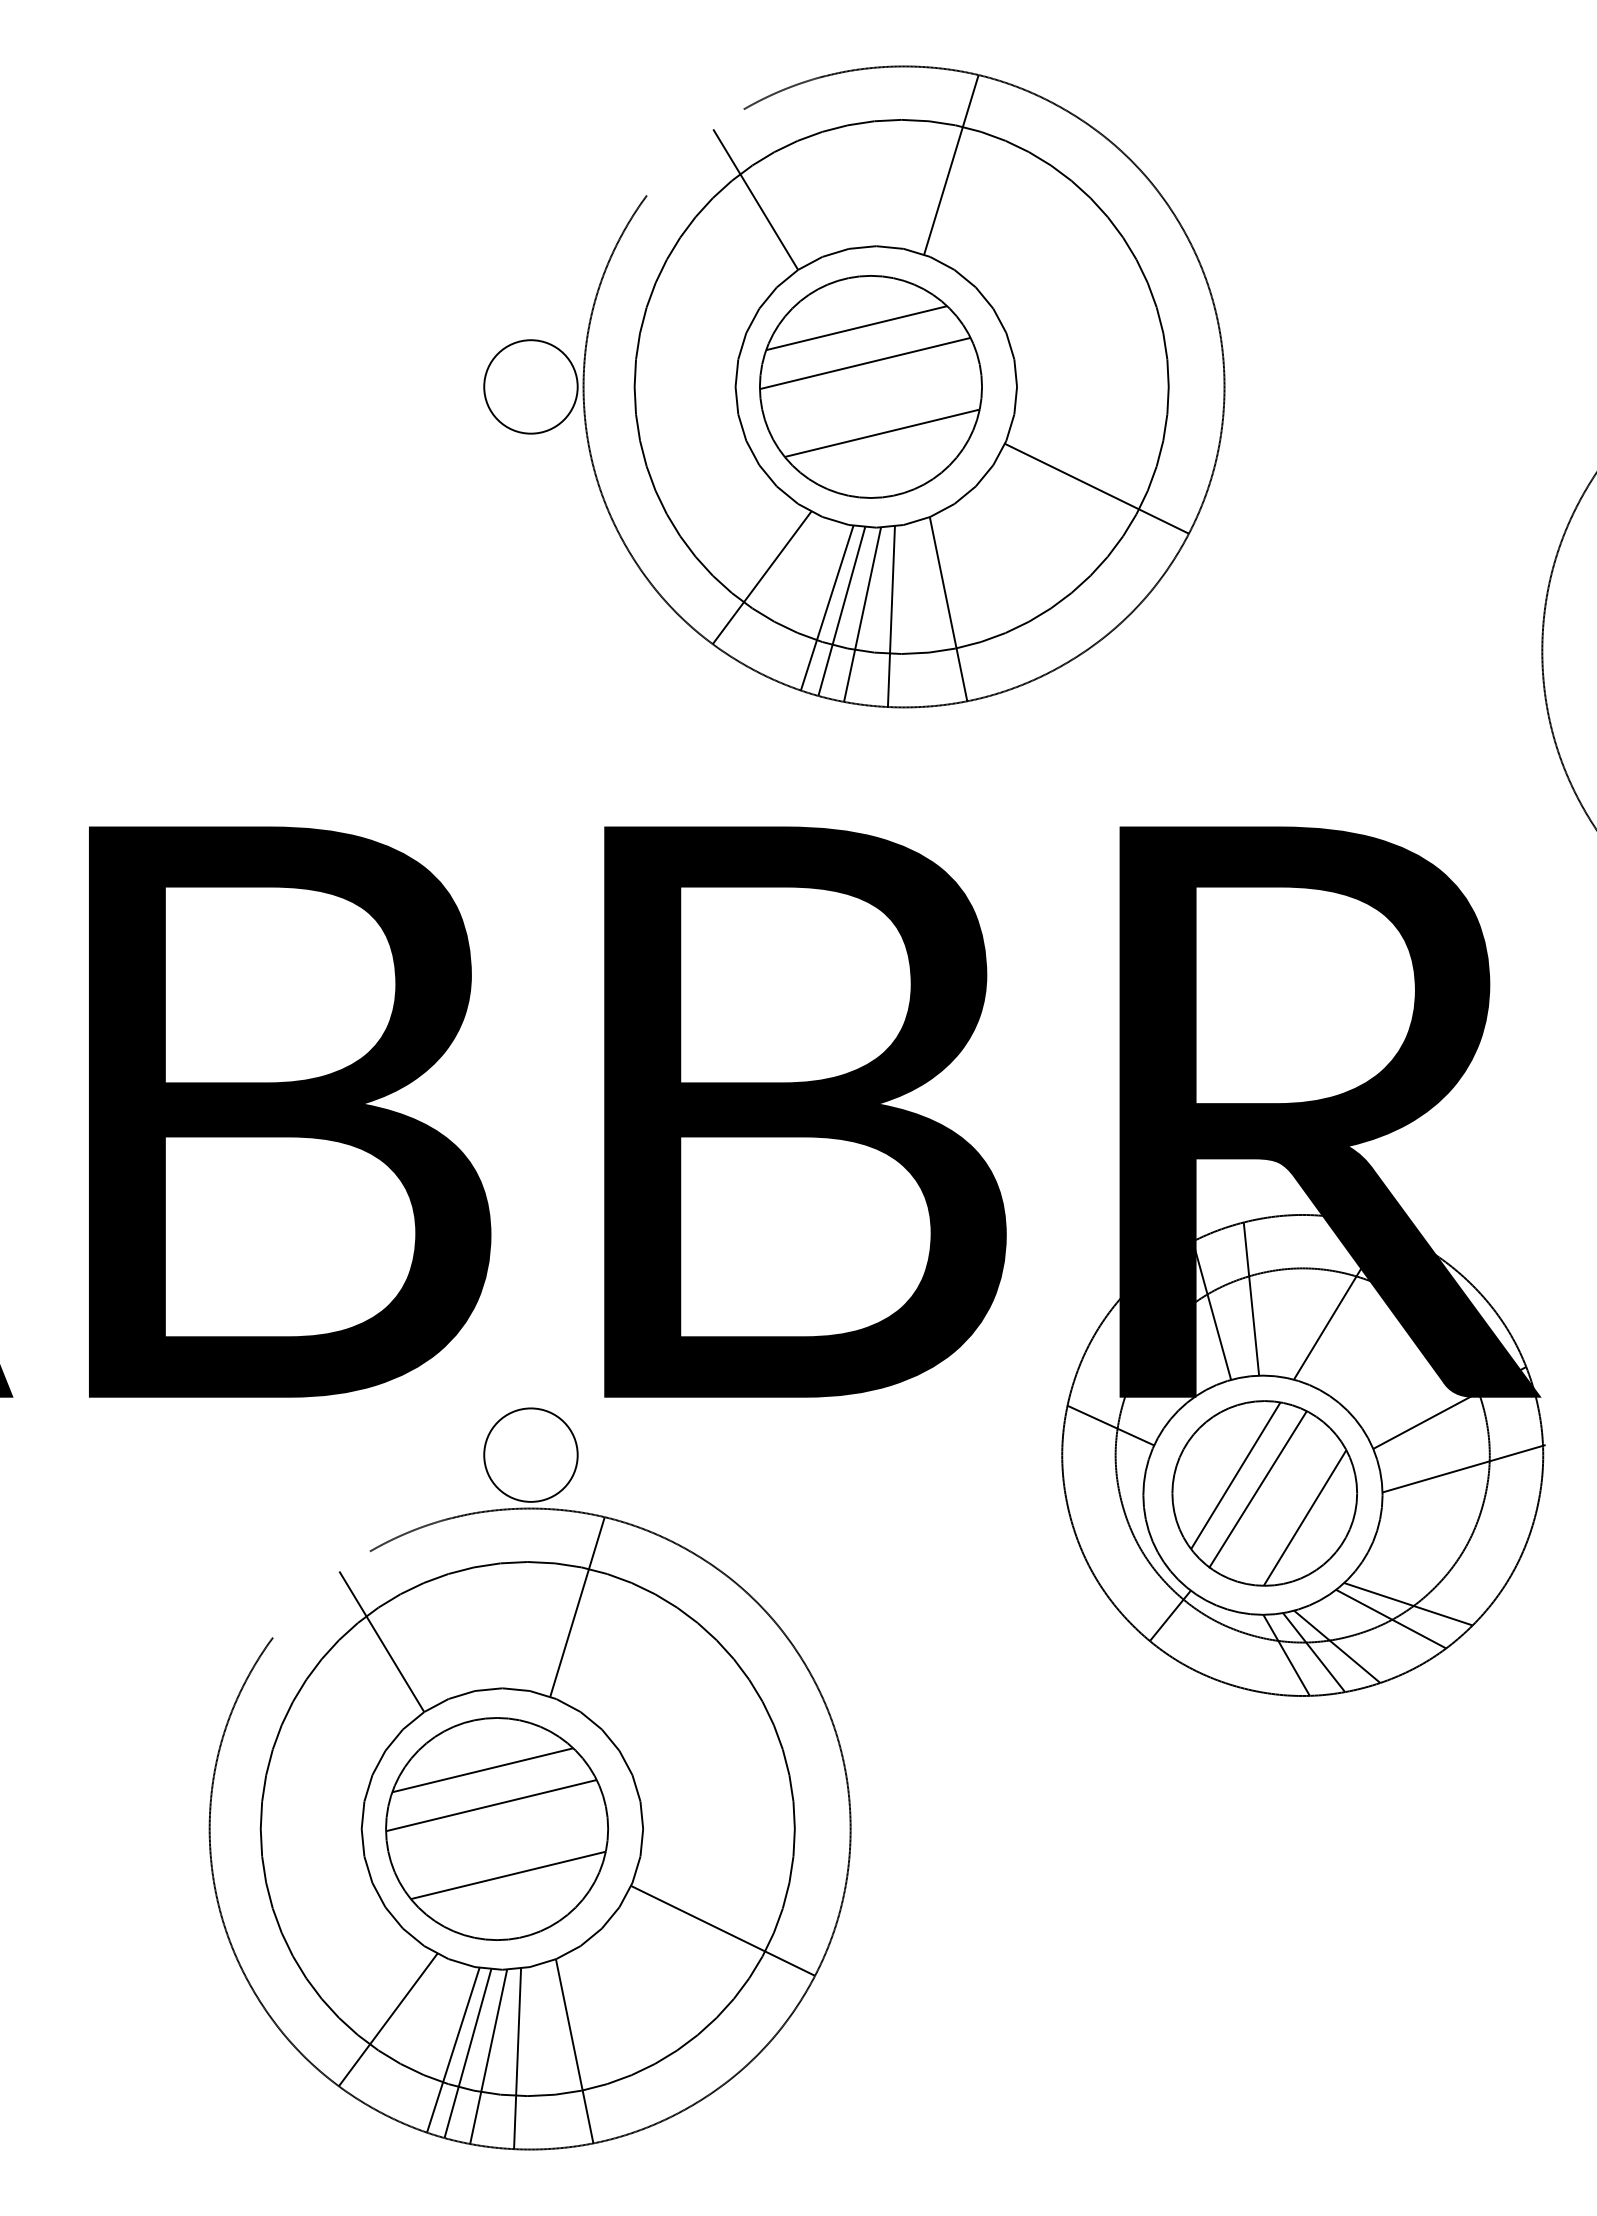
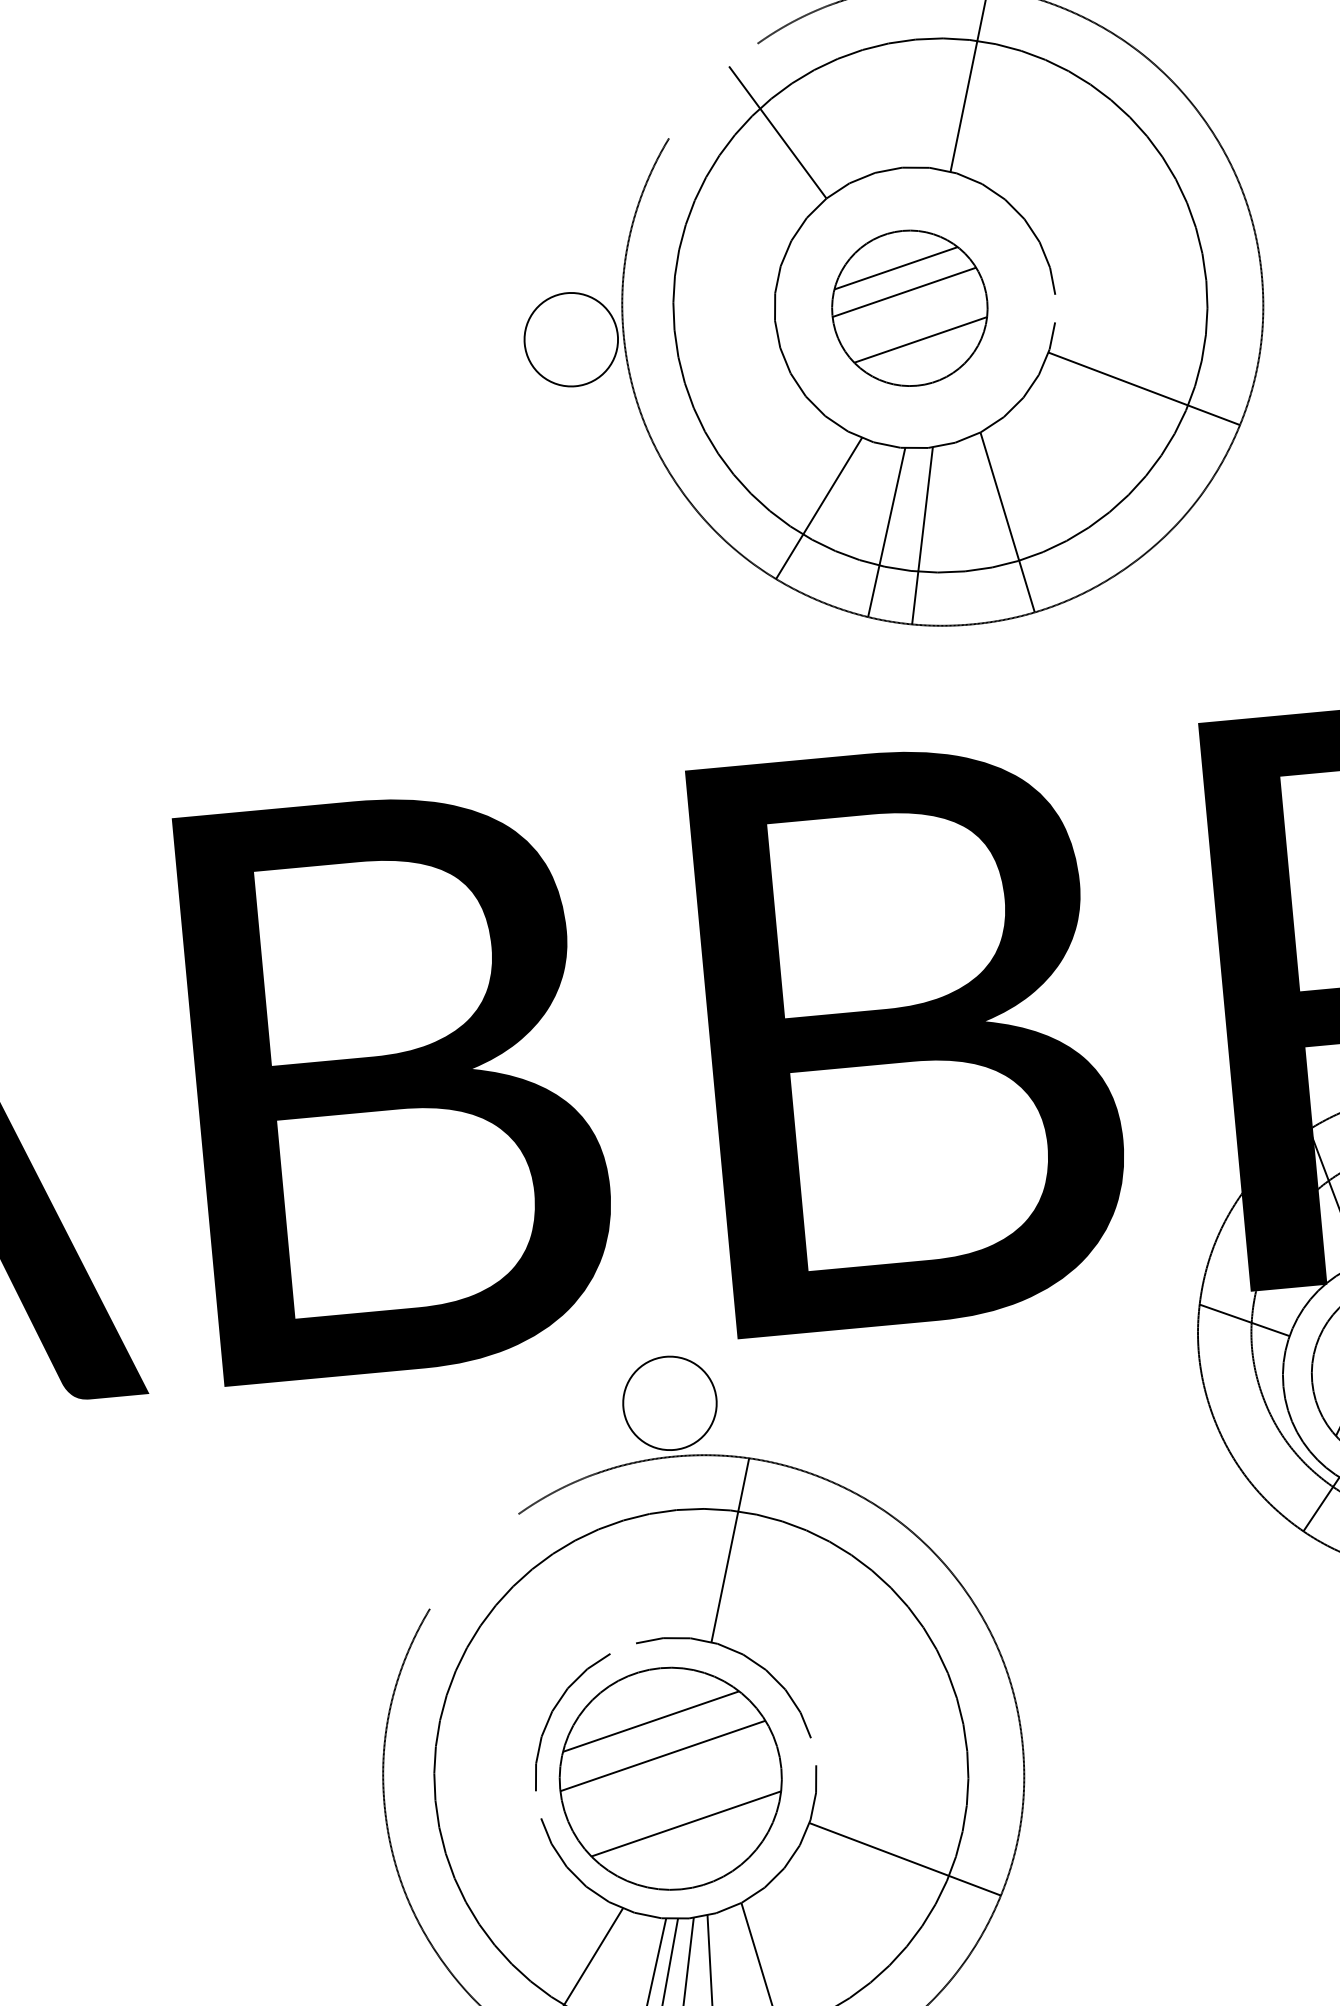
part: (870, 386) -> (909, 307), size x0.7
line: (1015, 400) -> (1055, 308), removed
line: (841, 610) -> (901, 533), removed
line: (890, 616) -> (950, 535), removed
line: (381, 1641) -> (538, 1602), removed
line: (461, 1695) -> (623, 1649), removed
line: (641, 1815) -> (813, 1751), removed
line: (362, 1842) -> (538, 1804), removed

